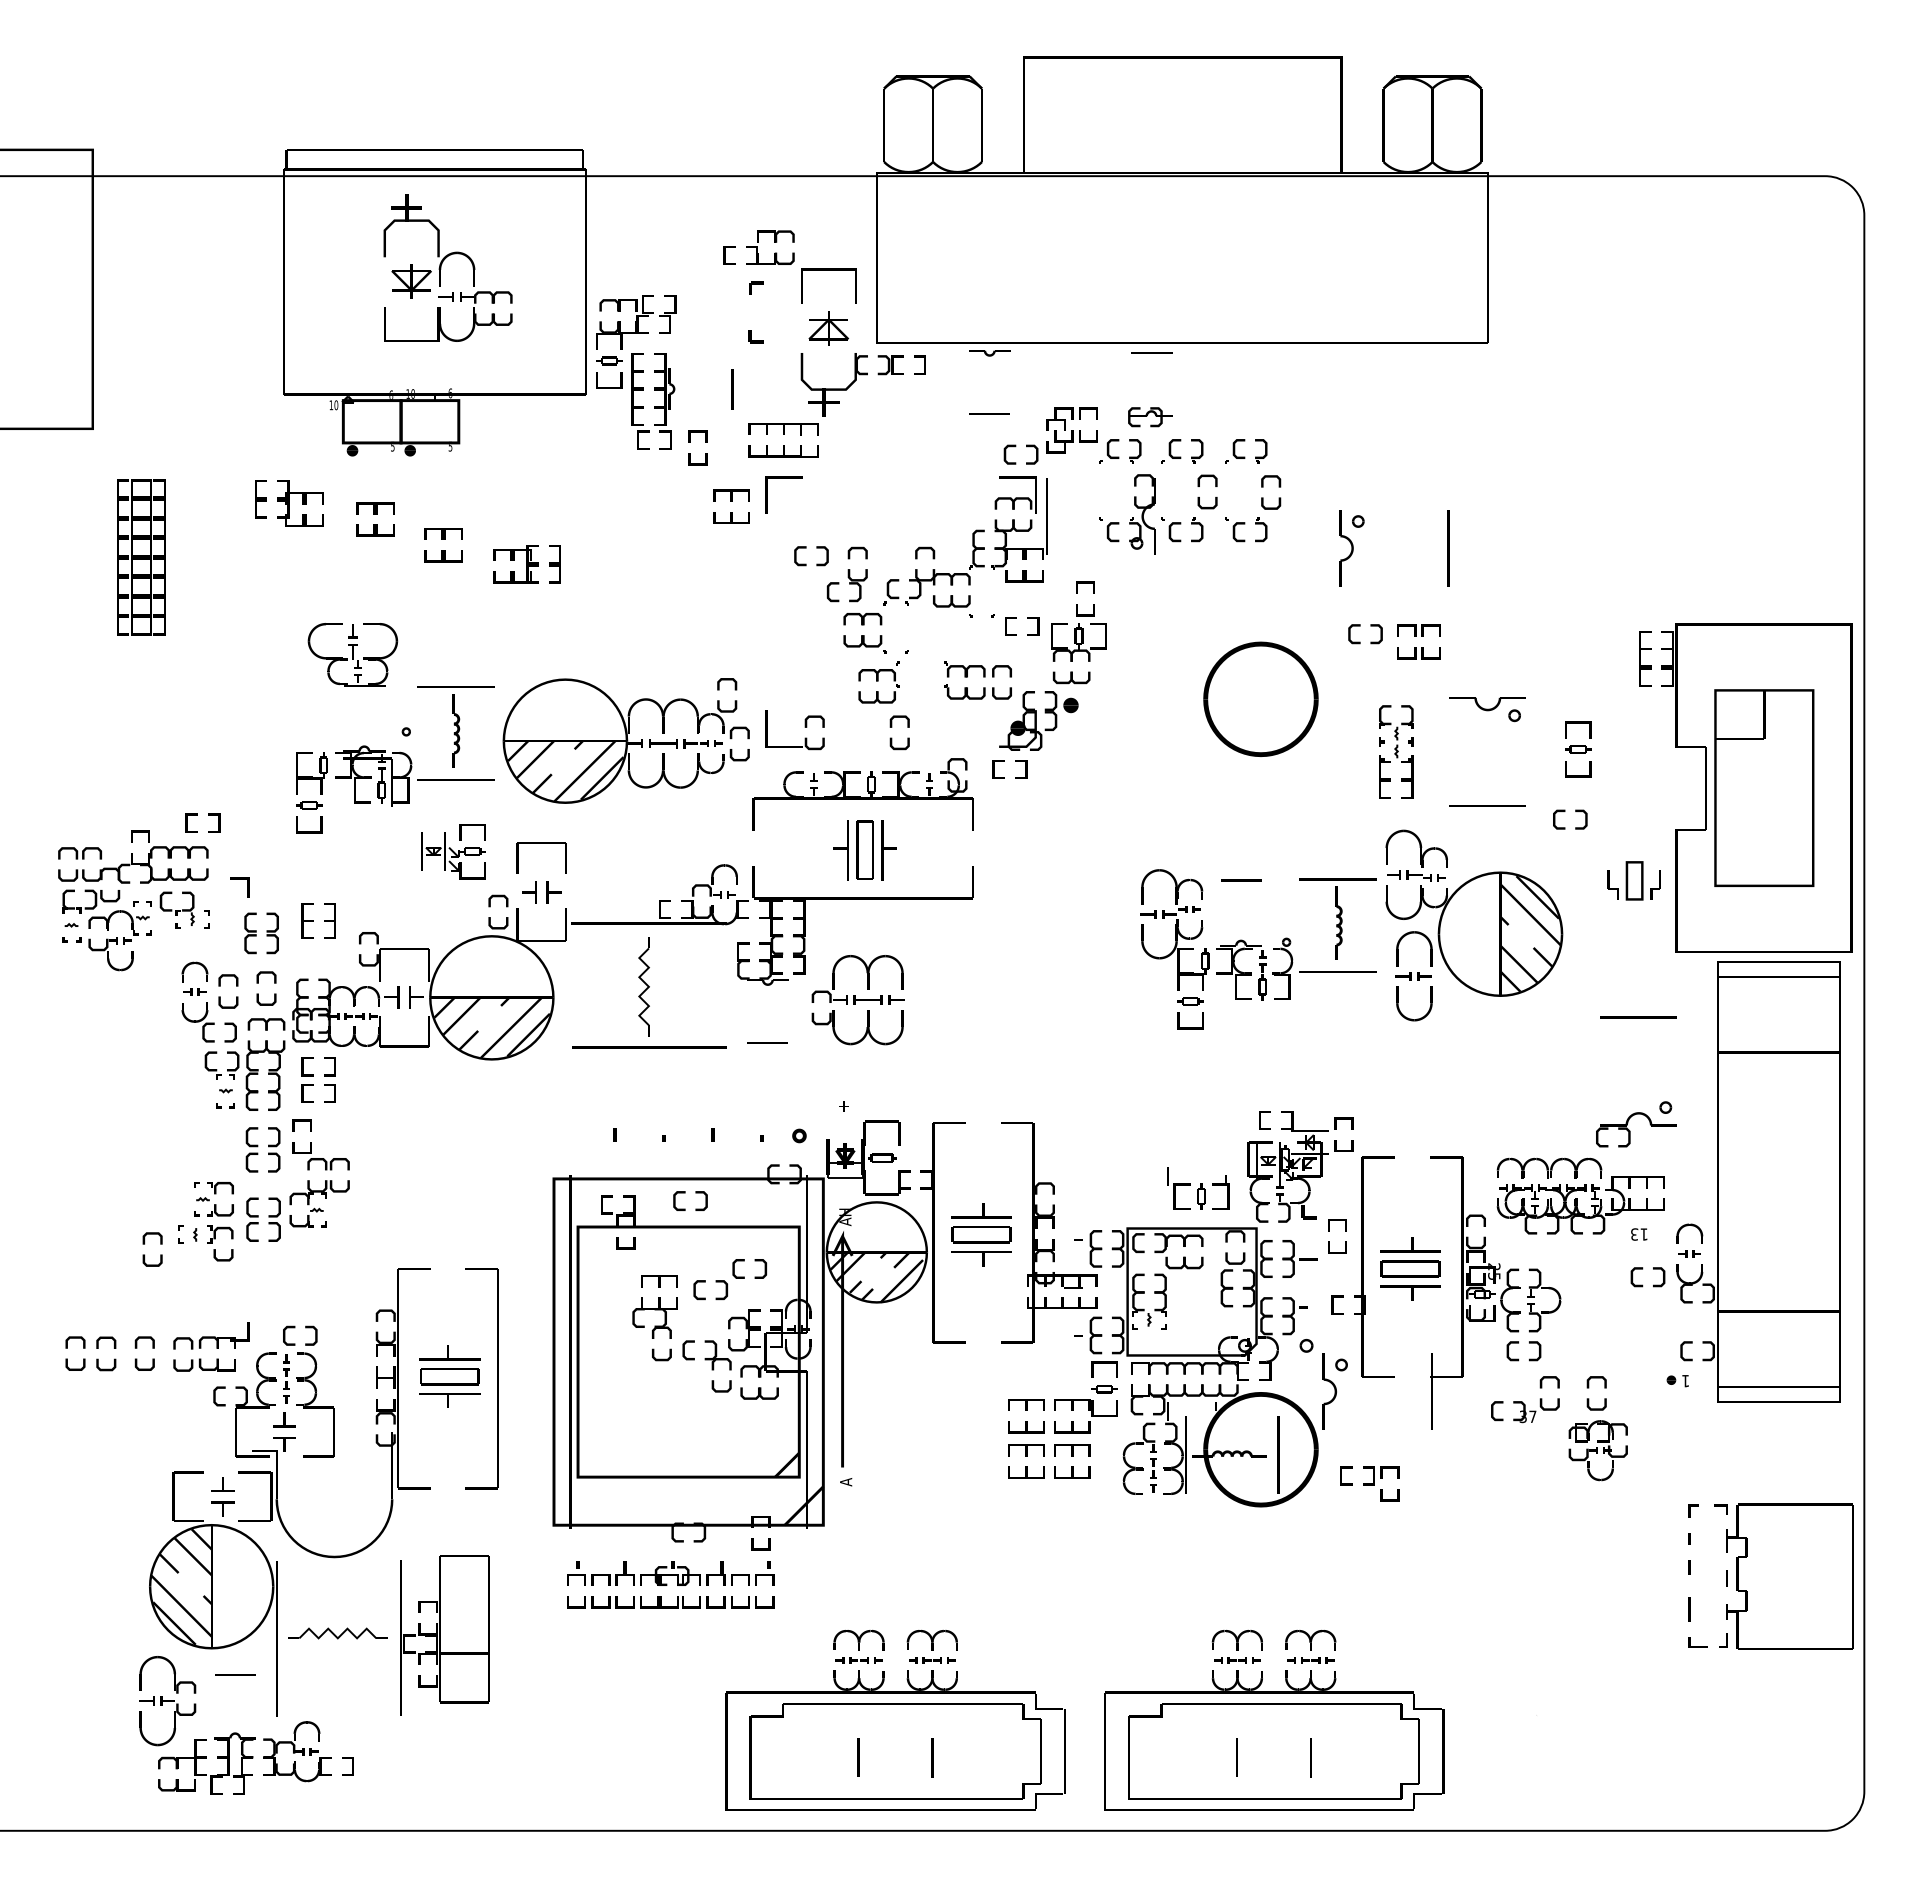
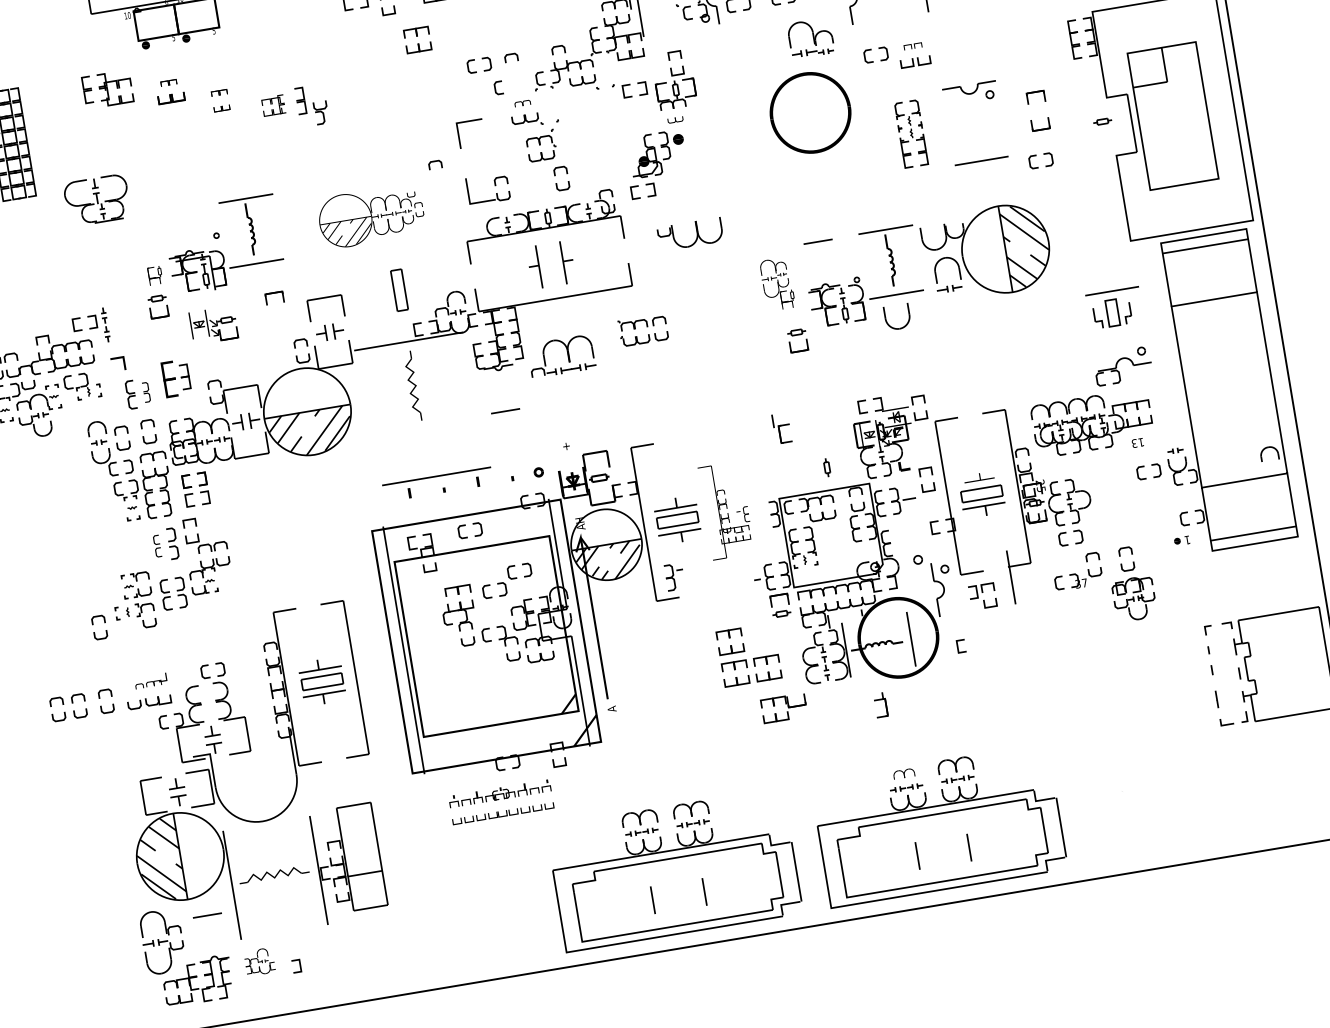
line: (783, 478) -> (468, 122), moved
part: (375, 508) -> (168, 83), size x0.6
part: (443, 533) -> (219, 92), size x0.6
part: (443, 556) -> (221, 108), size x0.6
part: (515, 564) -> (273, 105), size x0.7
part: (857, 585) -> (321, 112), moved
part: (862, 619) -> (522, 103), size x0.6
part: (1418, 630) -> (912, 46), size x0.6
part: (352, 654) -> (97, 200), moved
part: (983, 677) -> (646, 327), moved
part: (1071, 677) -> (675, 119), size x0.6
part: (625, 740) -> (370, 216), size x0.6
part: (1578, 749) -> (1102, 121), moved
part: (311, 773) -> (155, 275), size x0.6
part: (864, 849) -> (398, 289), moved
part: (453, 855) -> (213, 325), moved
part: (1416, 855) -> (810, 38), moved
part: (1633, 880) -> (1111, 312), moved
part: (307, 920) -> (169, 379), size x1.4
part: (1174, 929) -> (777, 284), size x0.6
part: (272, 933) -> (146, 392), size x0.7
part: (1408, 1017) -> (895, 327), moved
part: (866, 1027) -> (696, 233), moved
line: (649, 1047) -> (436, 476), moved
part: (251, 1149) -> (157, 546), size x0.7
part: (1220, 1185) -> (879, 700), moved
part: (1178, 1188) -> (781, 428), moved
curve: (1687, 1226) -> (1266, 448), moved
part: (1051, 1232) -> (726, 510), size x0.6
part: (1410, 1244) -> (978, 476), size x0.7
part: (1294, 1316) -> (674, 577), moved
part: (211, 1335) -> (150, 680), size x0.6
part: (286, 1378) -> (105, 324), moved
part: (1085, 1416) -> (784, 708), moved
part: (1381, 1483) -> (983, 596), moved
part: (670, 1573) -> (499, 793), size x0.7
part: (670, 1602) -> (503, 813), size x0.7
part: (1236, 1639) -> (903, 773), size x0.6
part: (297, 1751) -> (259, 961), size x0.6

